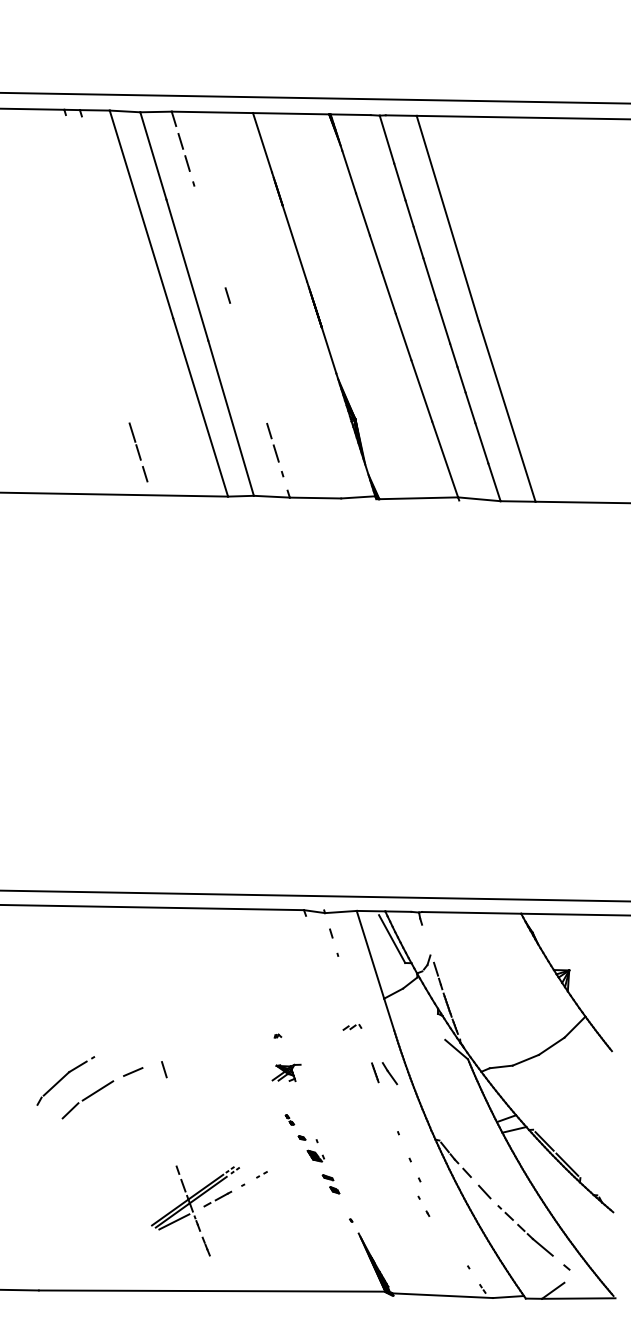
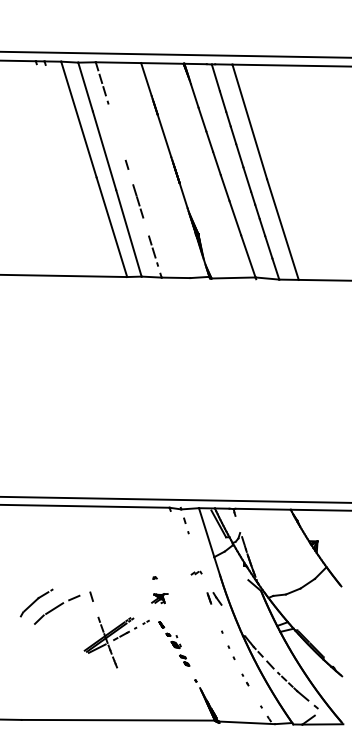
line: (138, 452) -> (138, 201), moved
part: (423, 1205) -> (245, 679), moved
part: (208, 1210) -> (116, 642), moved

